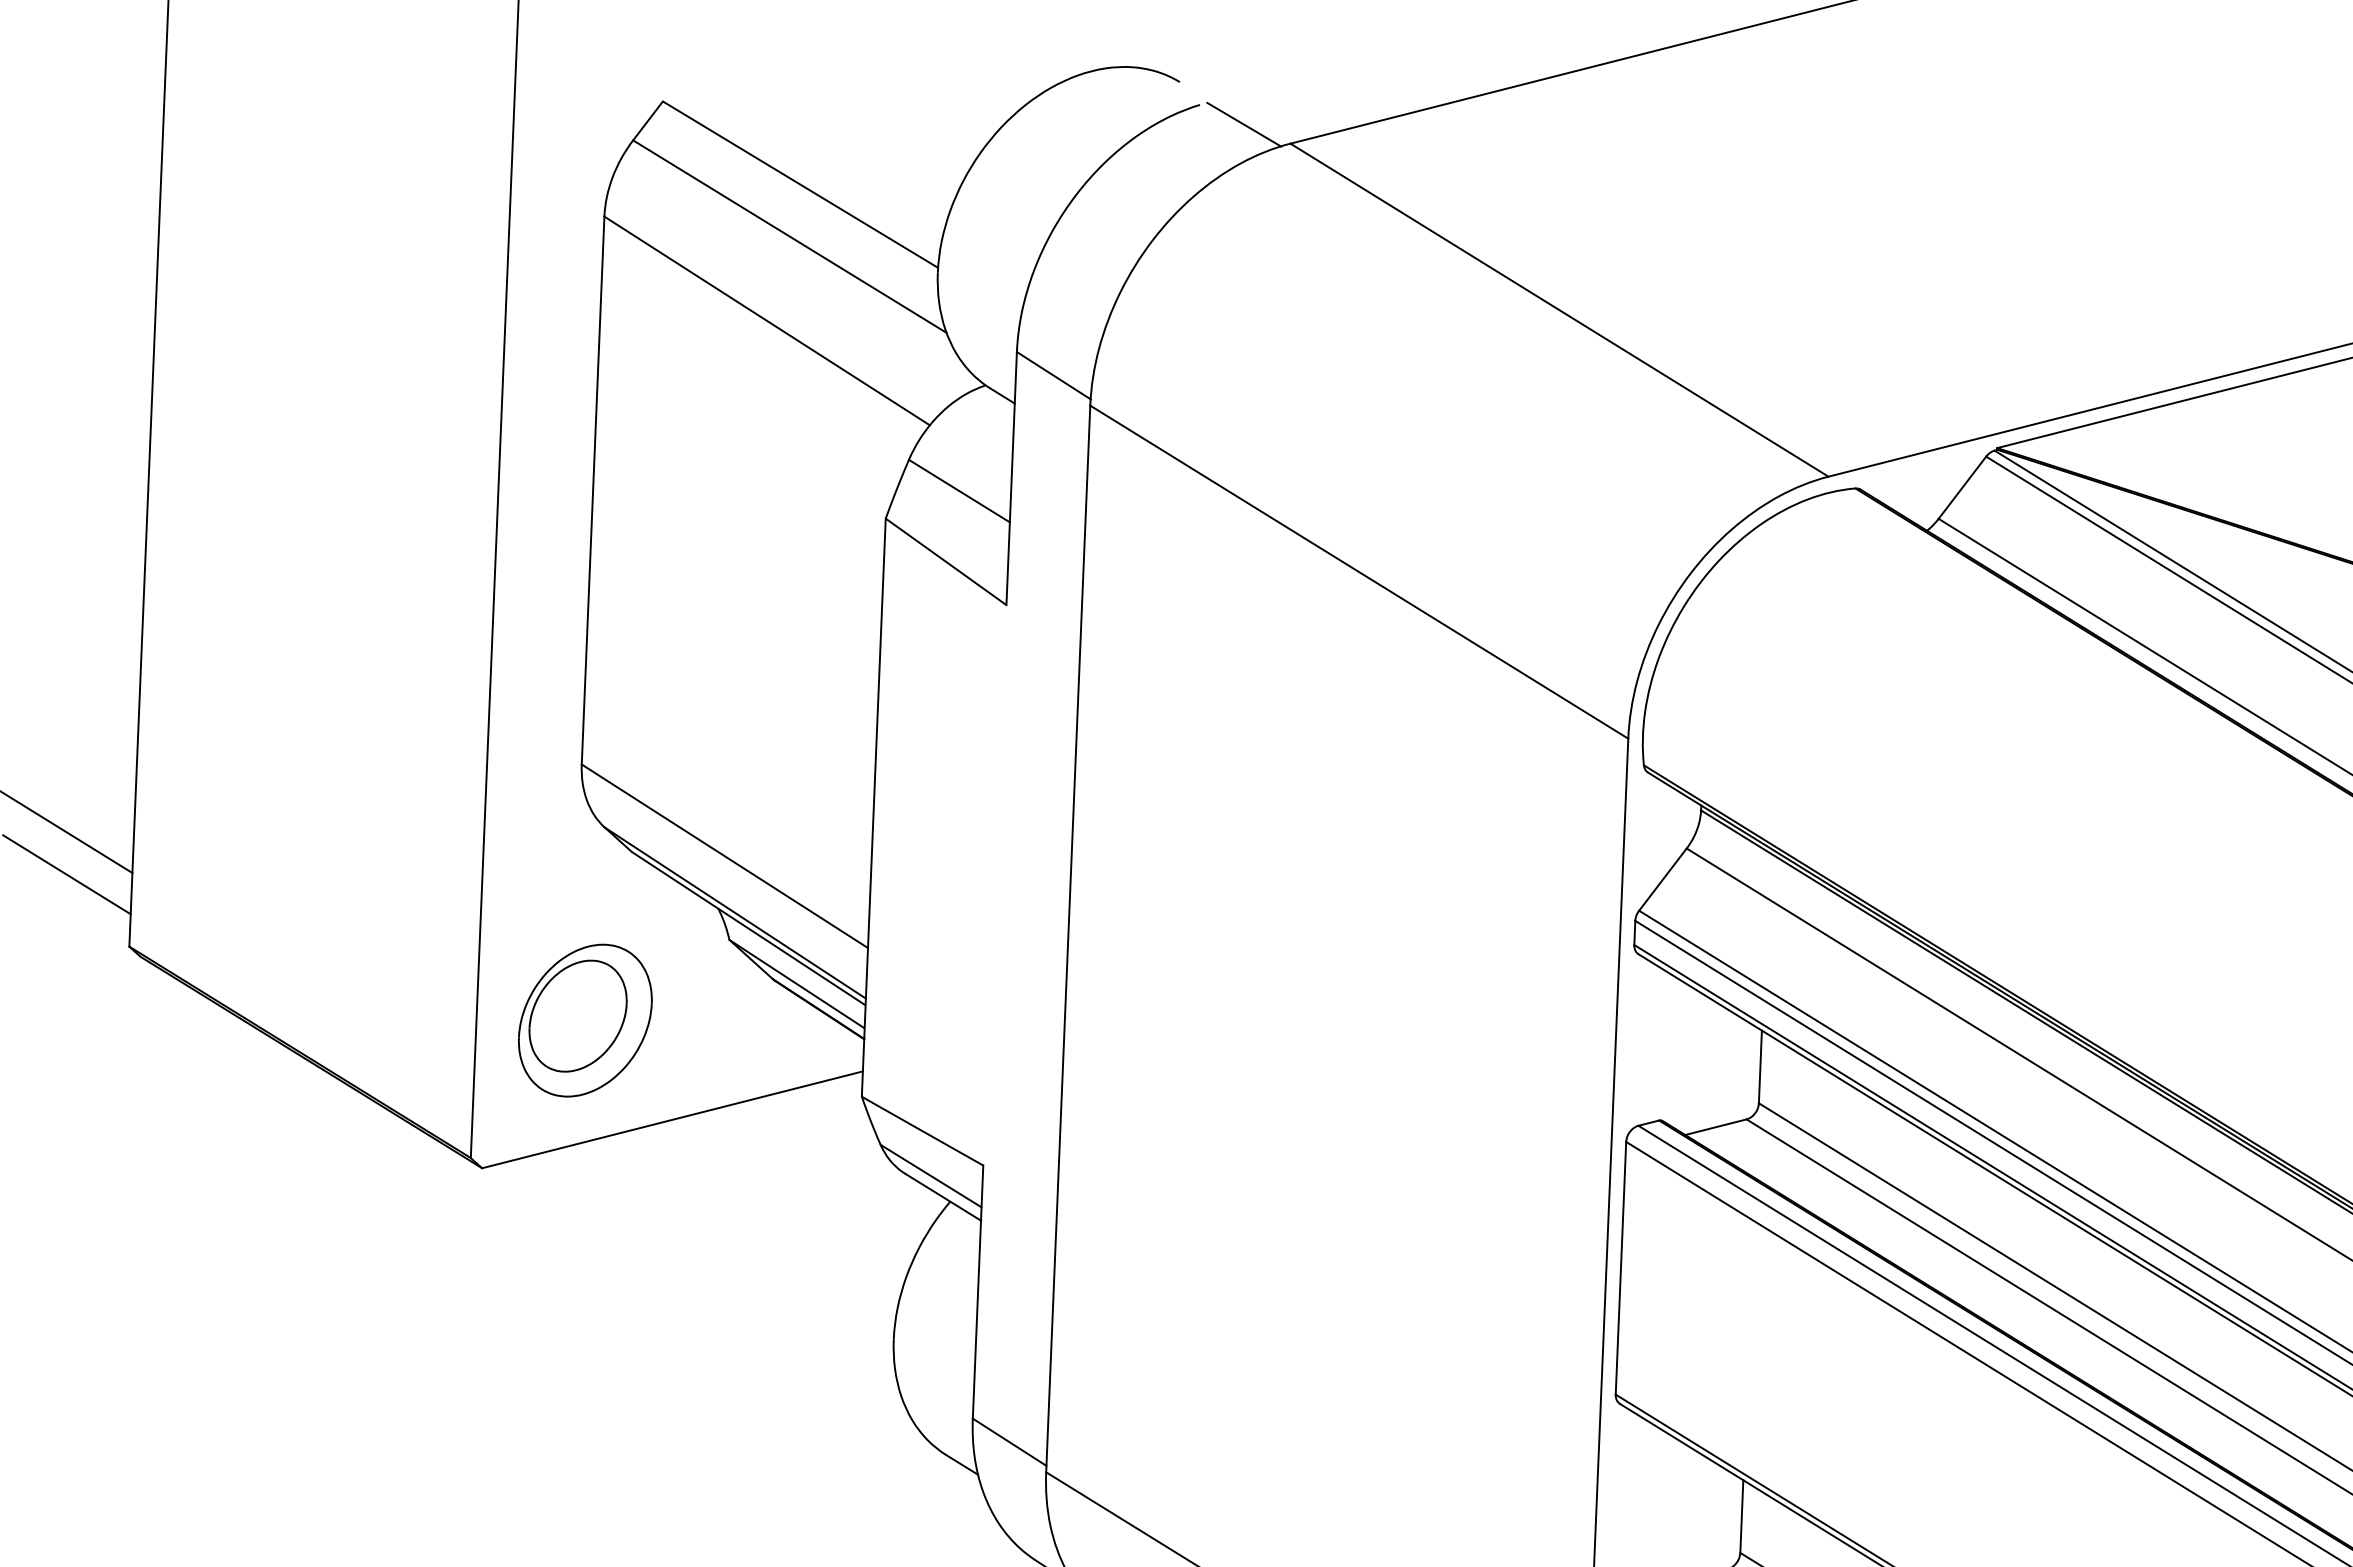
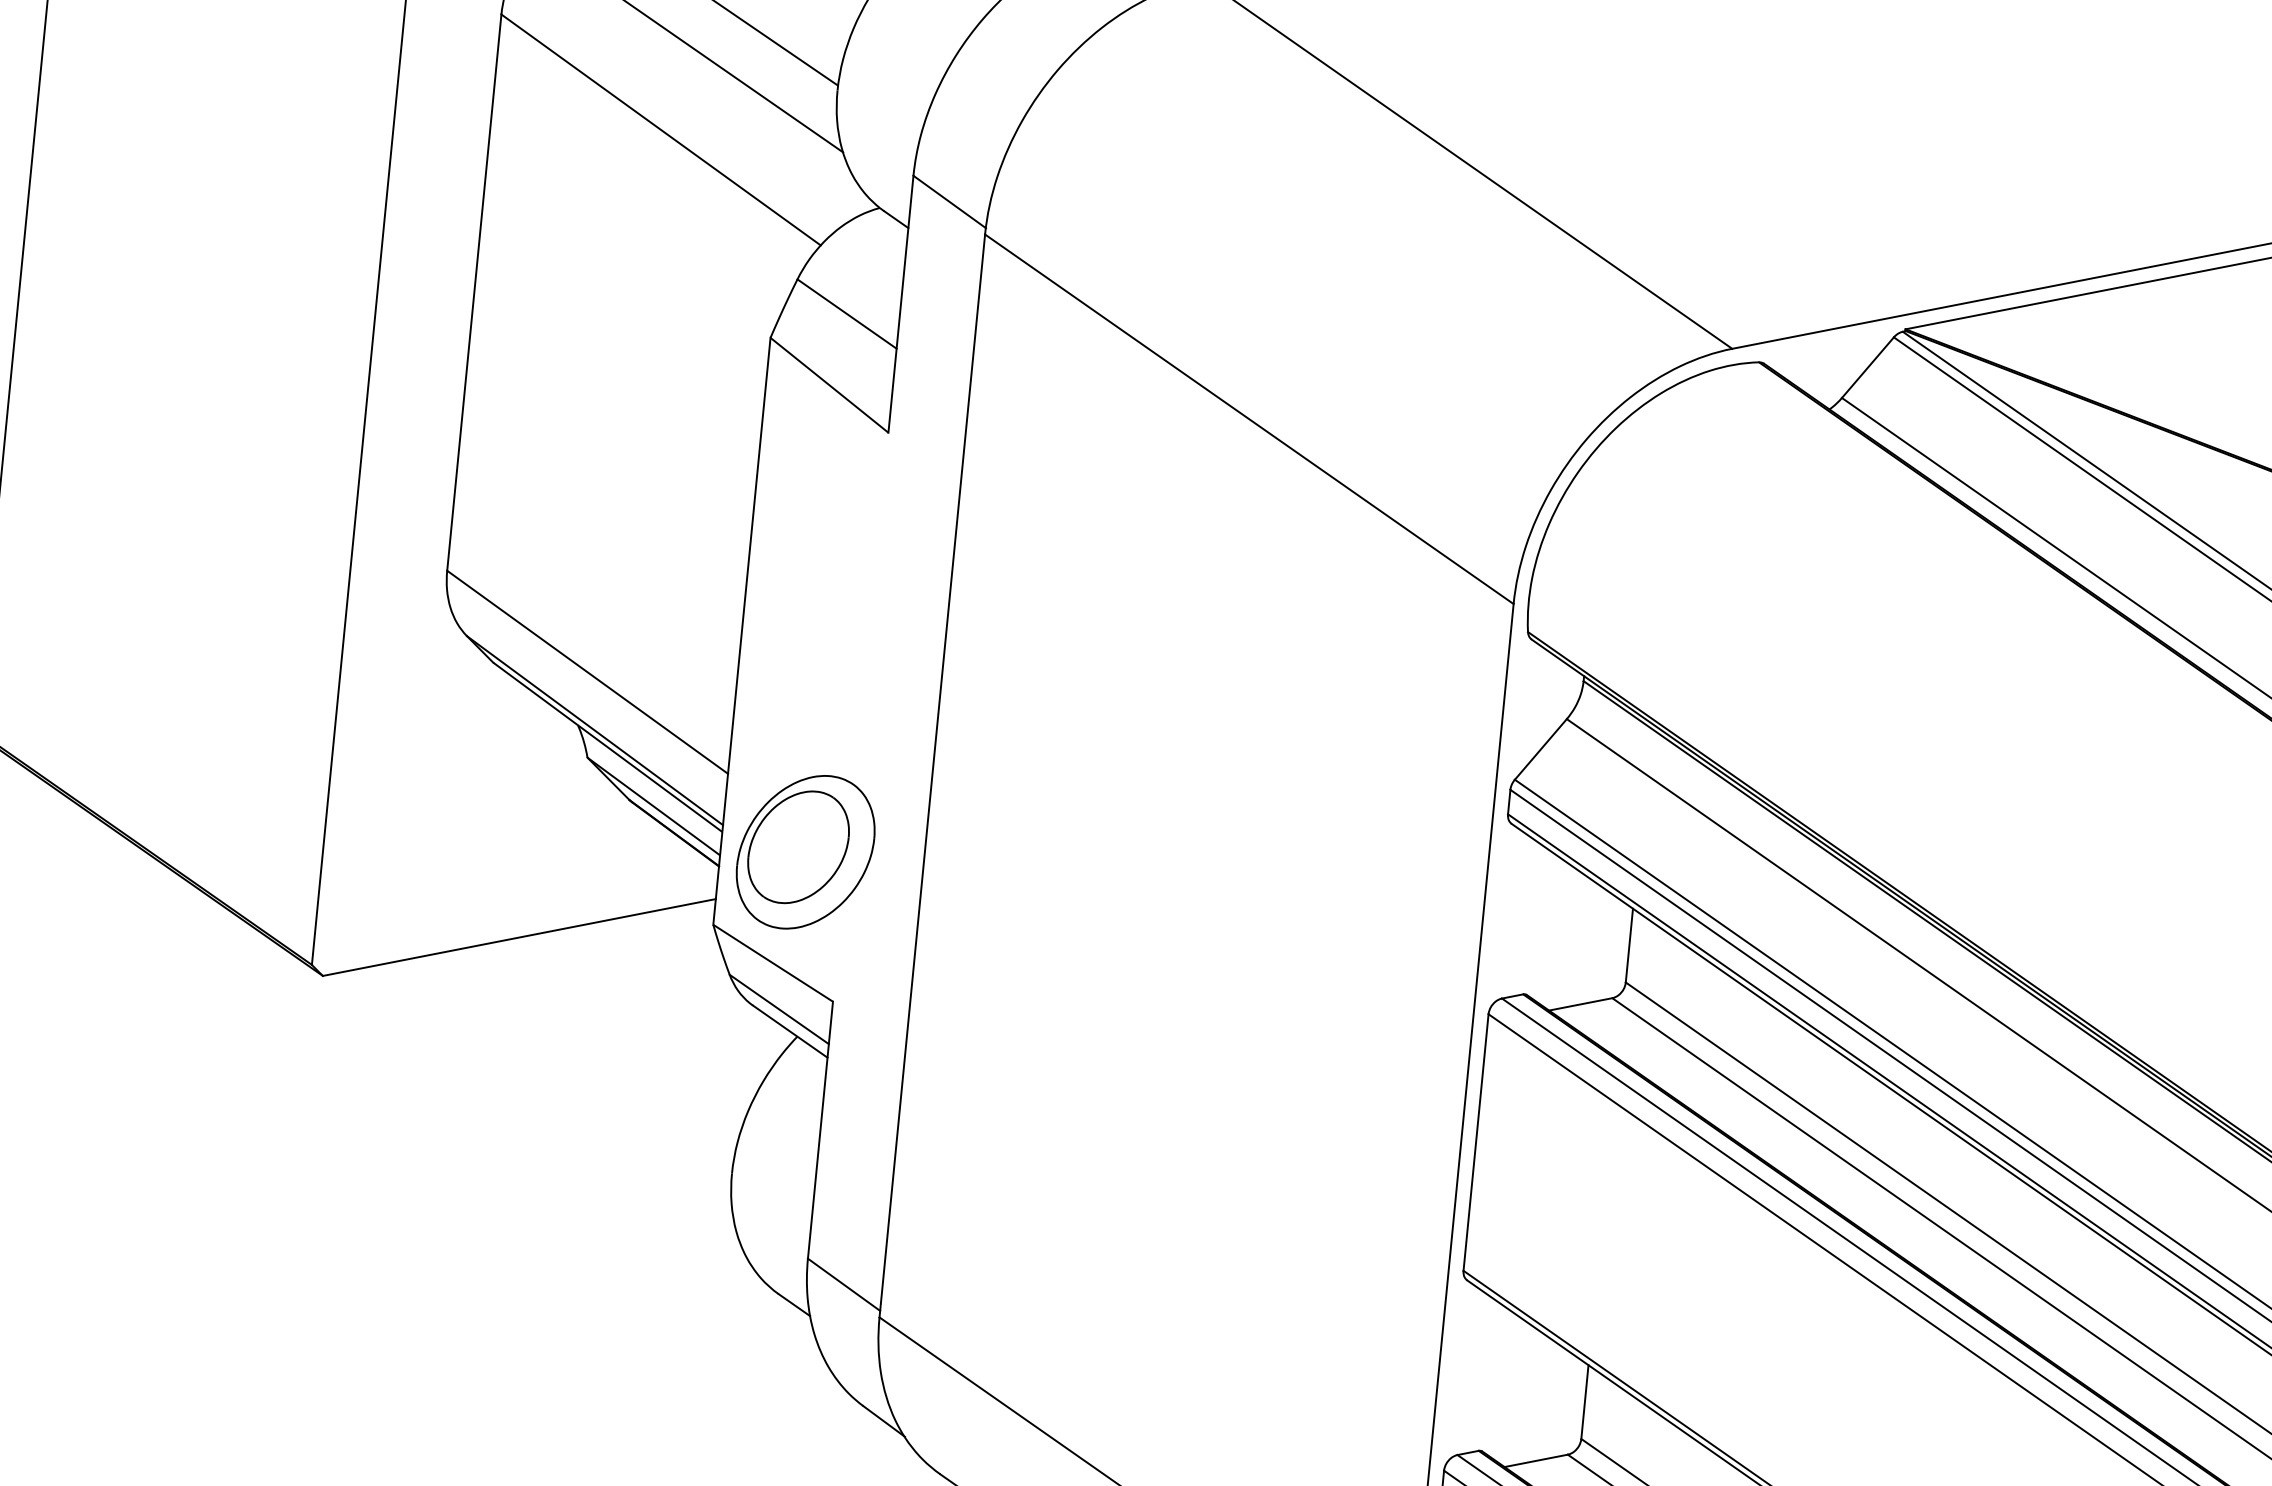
part: (585, 1020) -> (805, 852), moved

